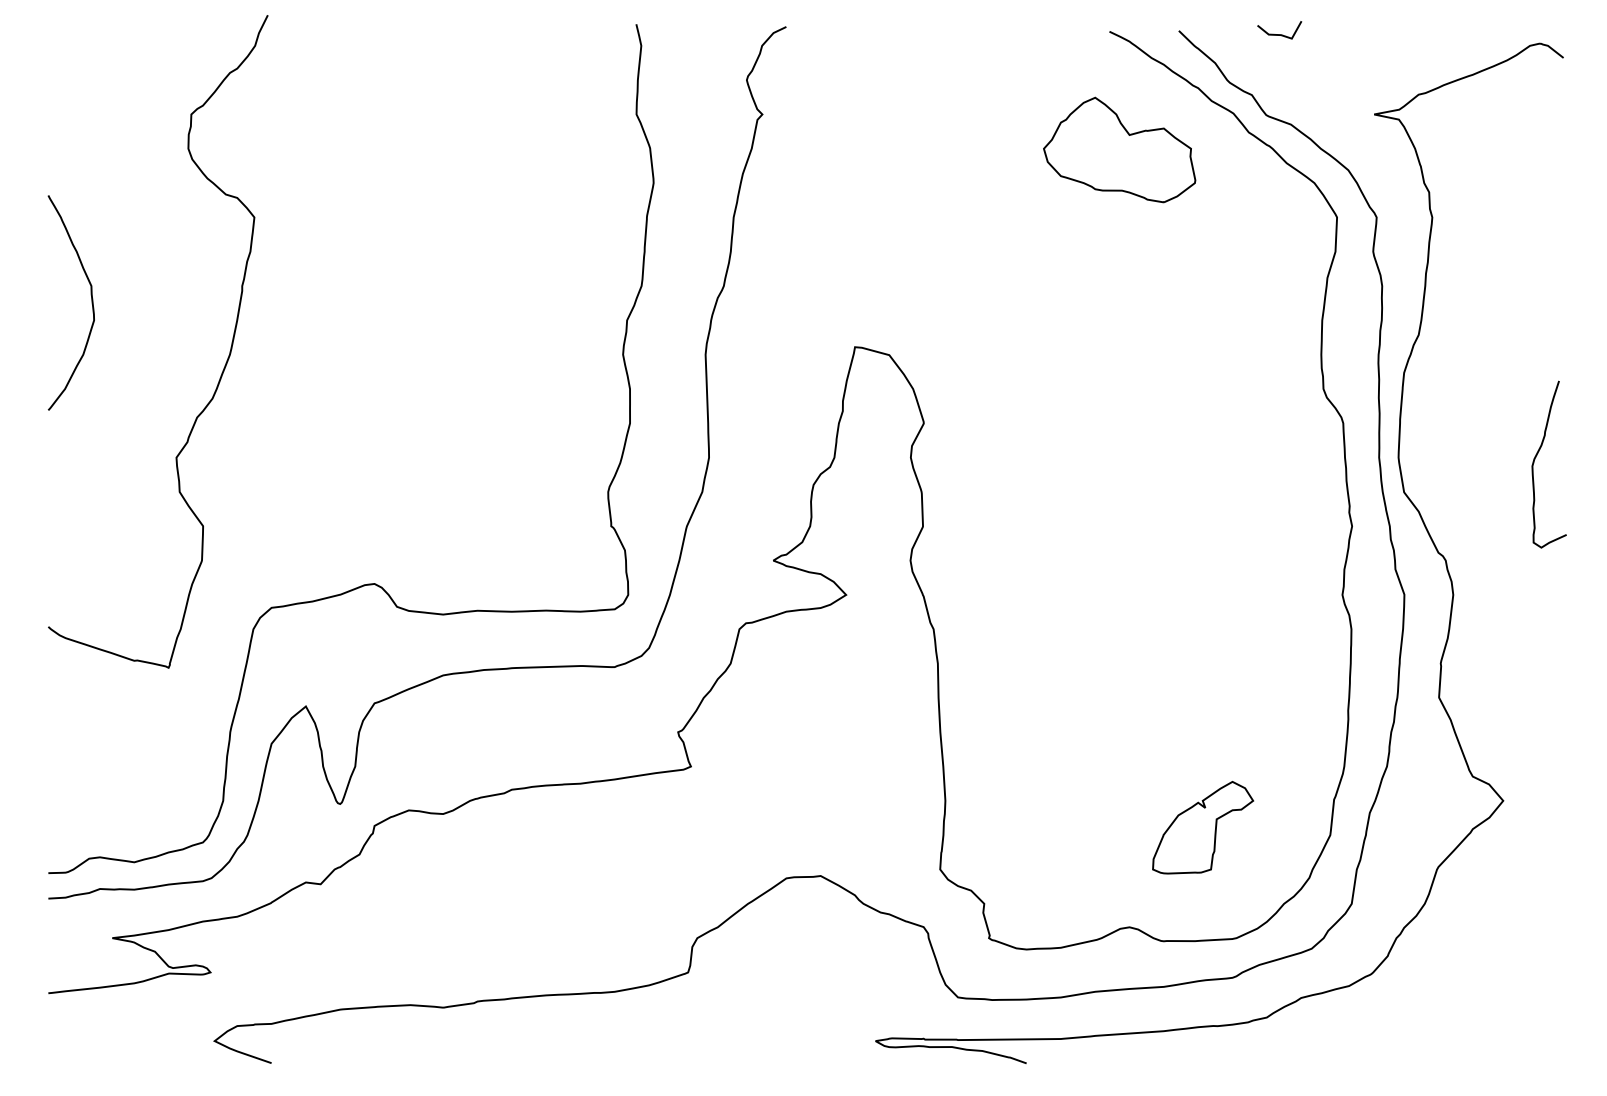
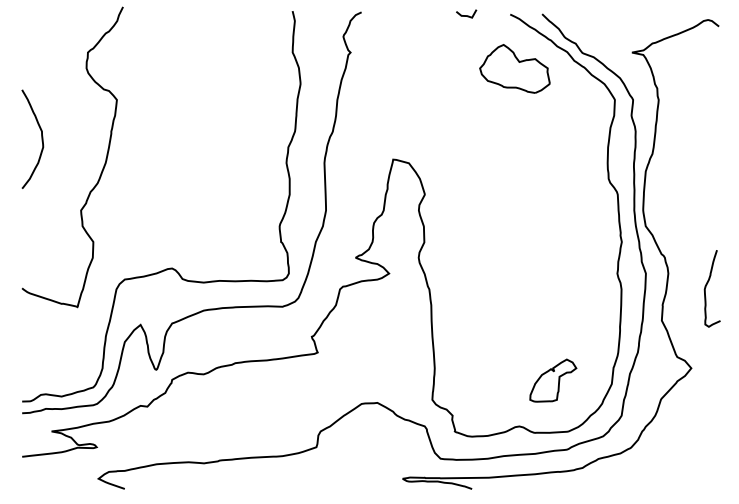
line: (1279, 33) -> (466, 15), moved
curve: (1538, 457) -> (707, 285), moved

